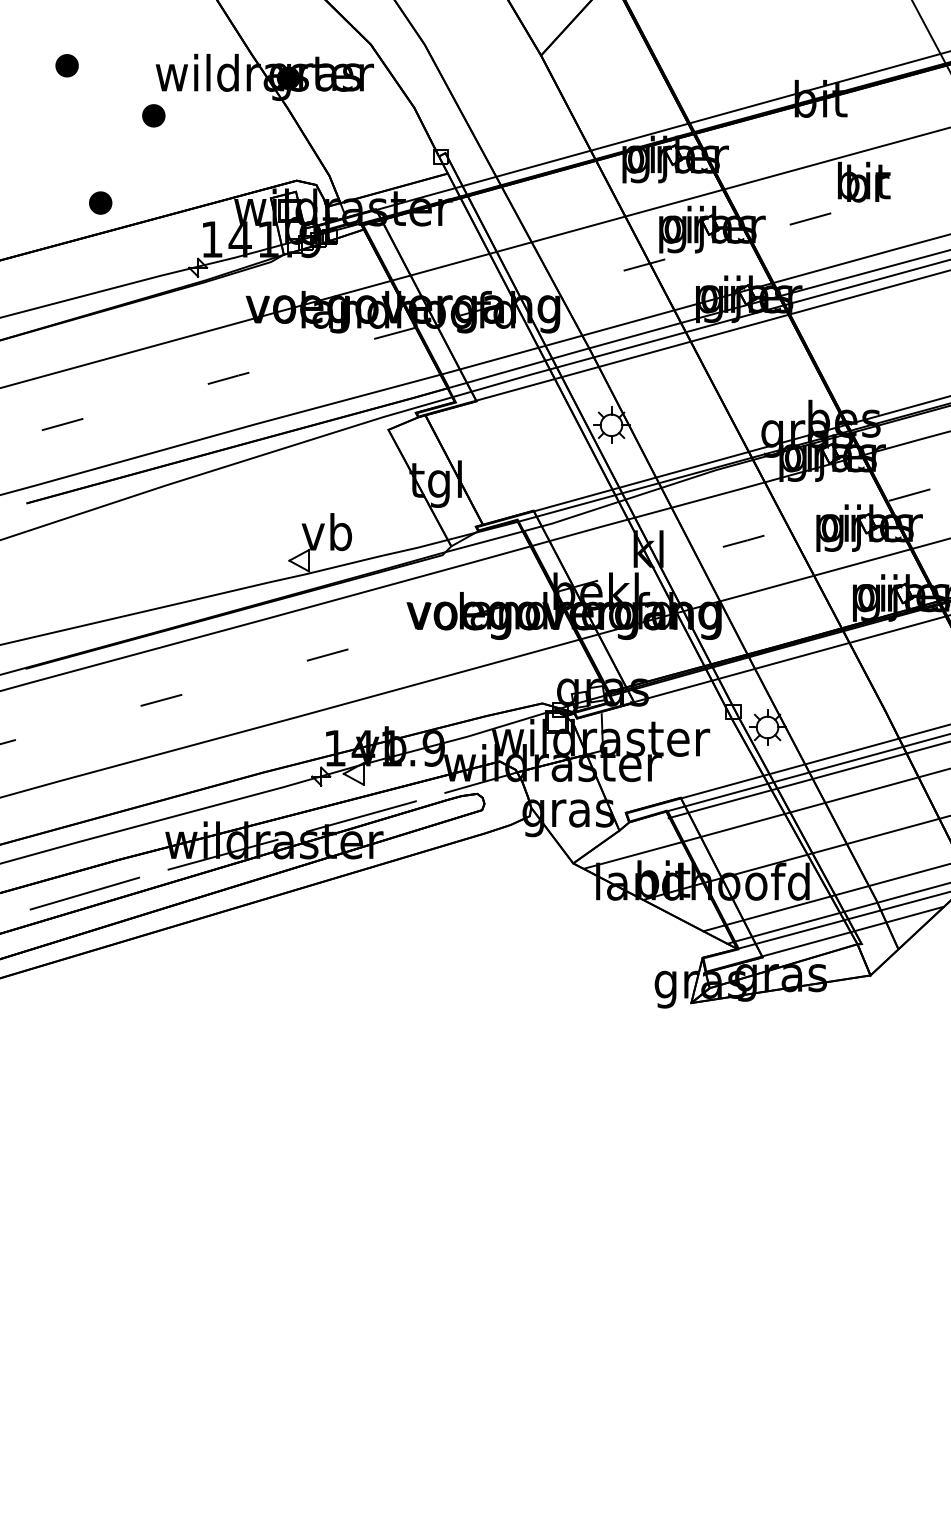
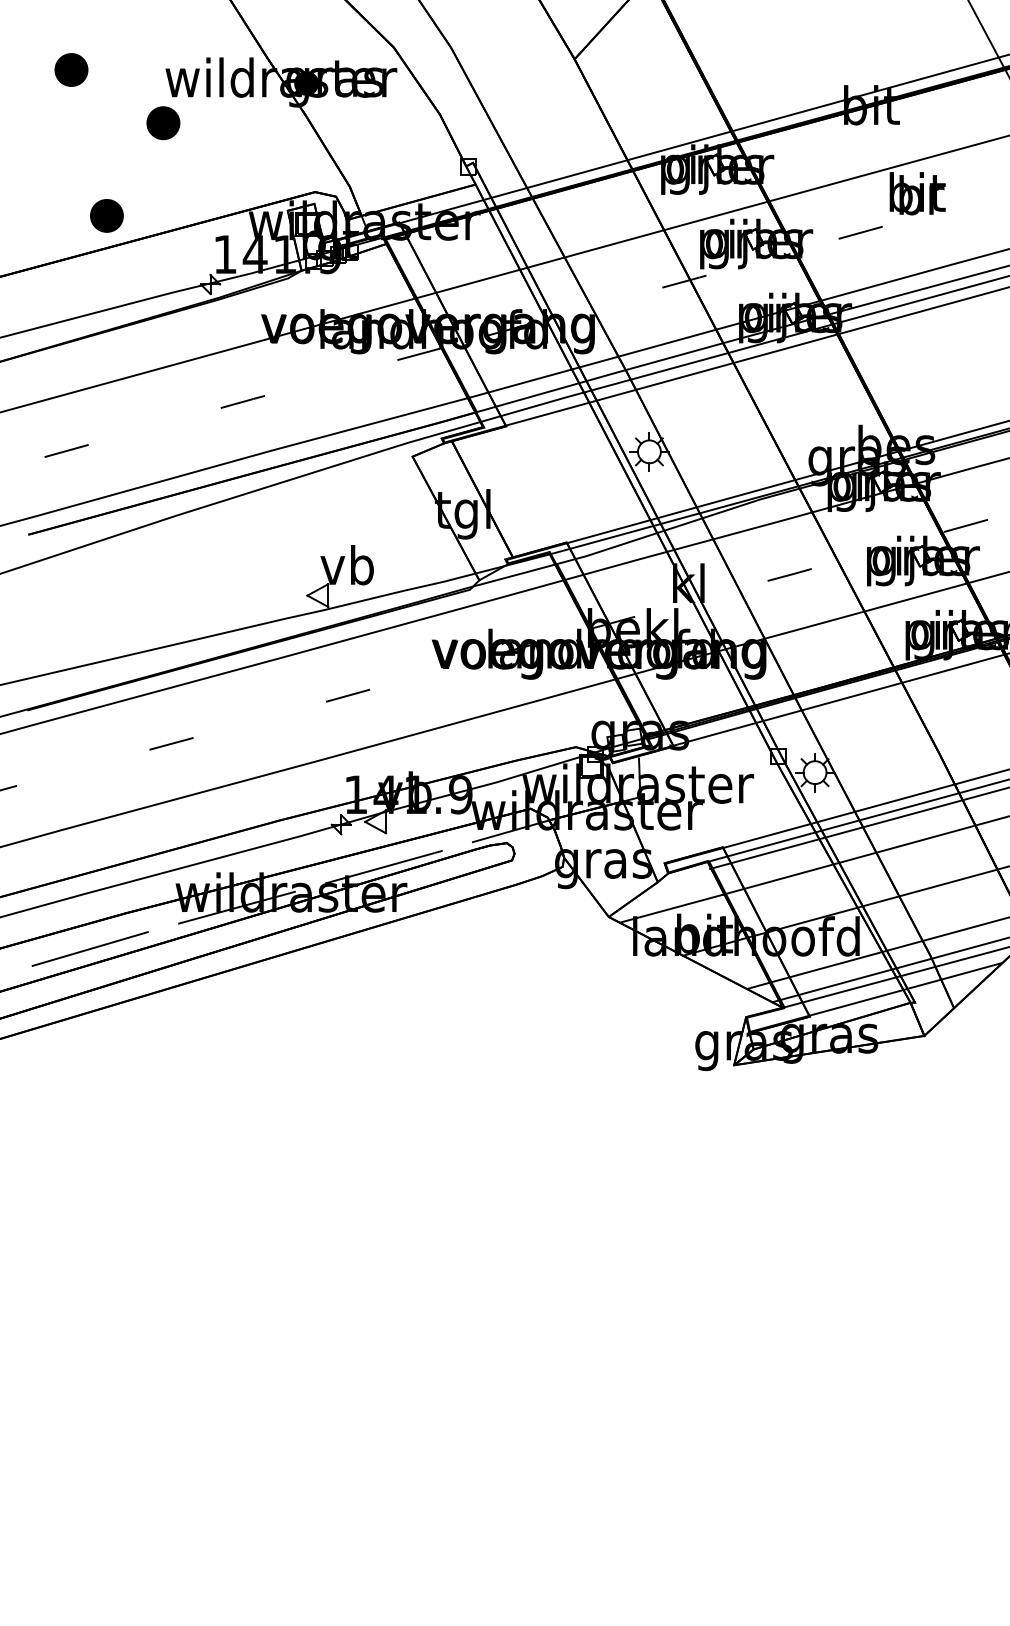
part: (66, 65) -> (70, 69), size x1.4
part: (153, 115) -> (163, 122), size x1.4
part: (100, 202) -> (106, 215), size x1.4

